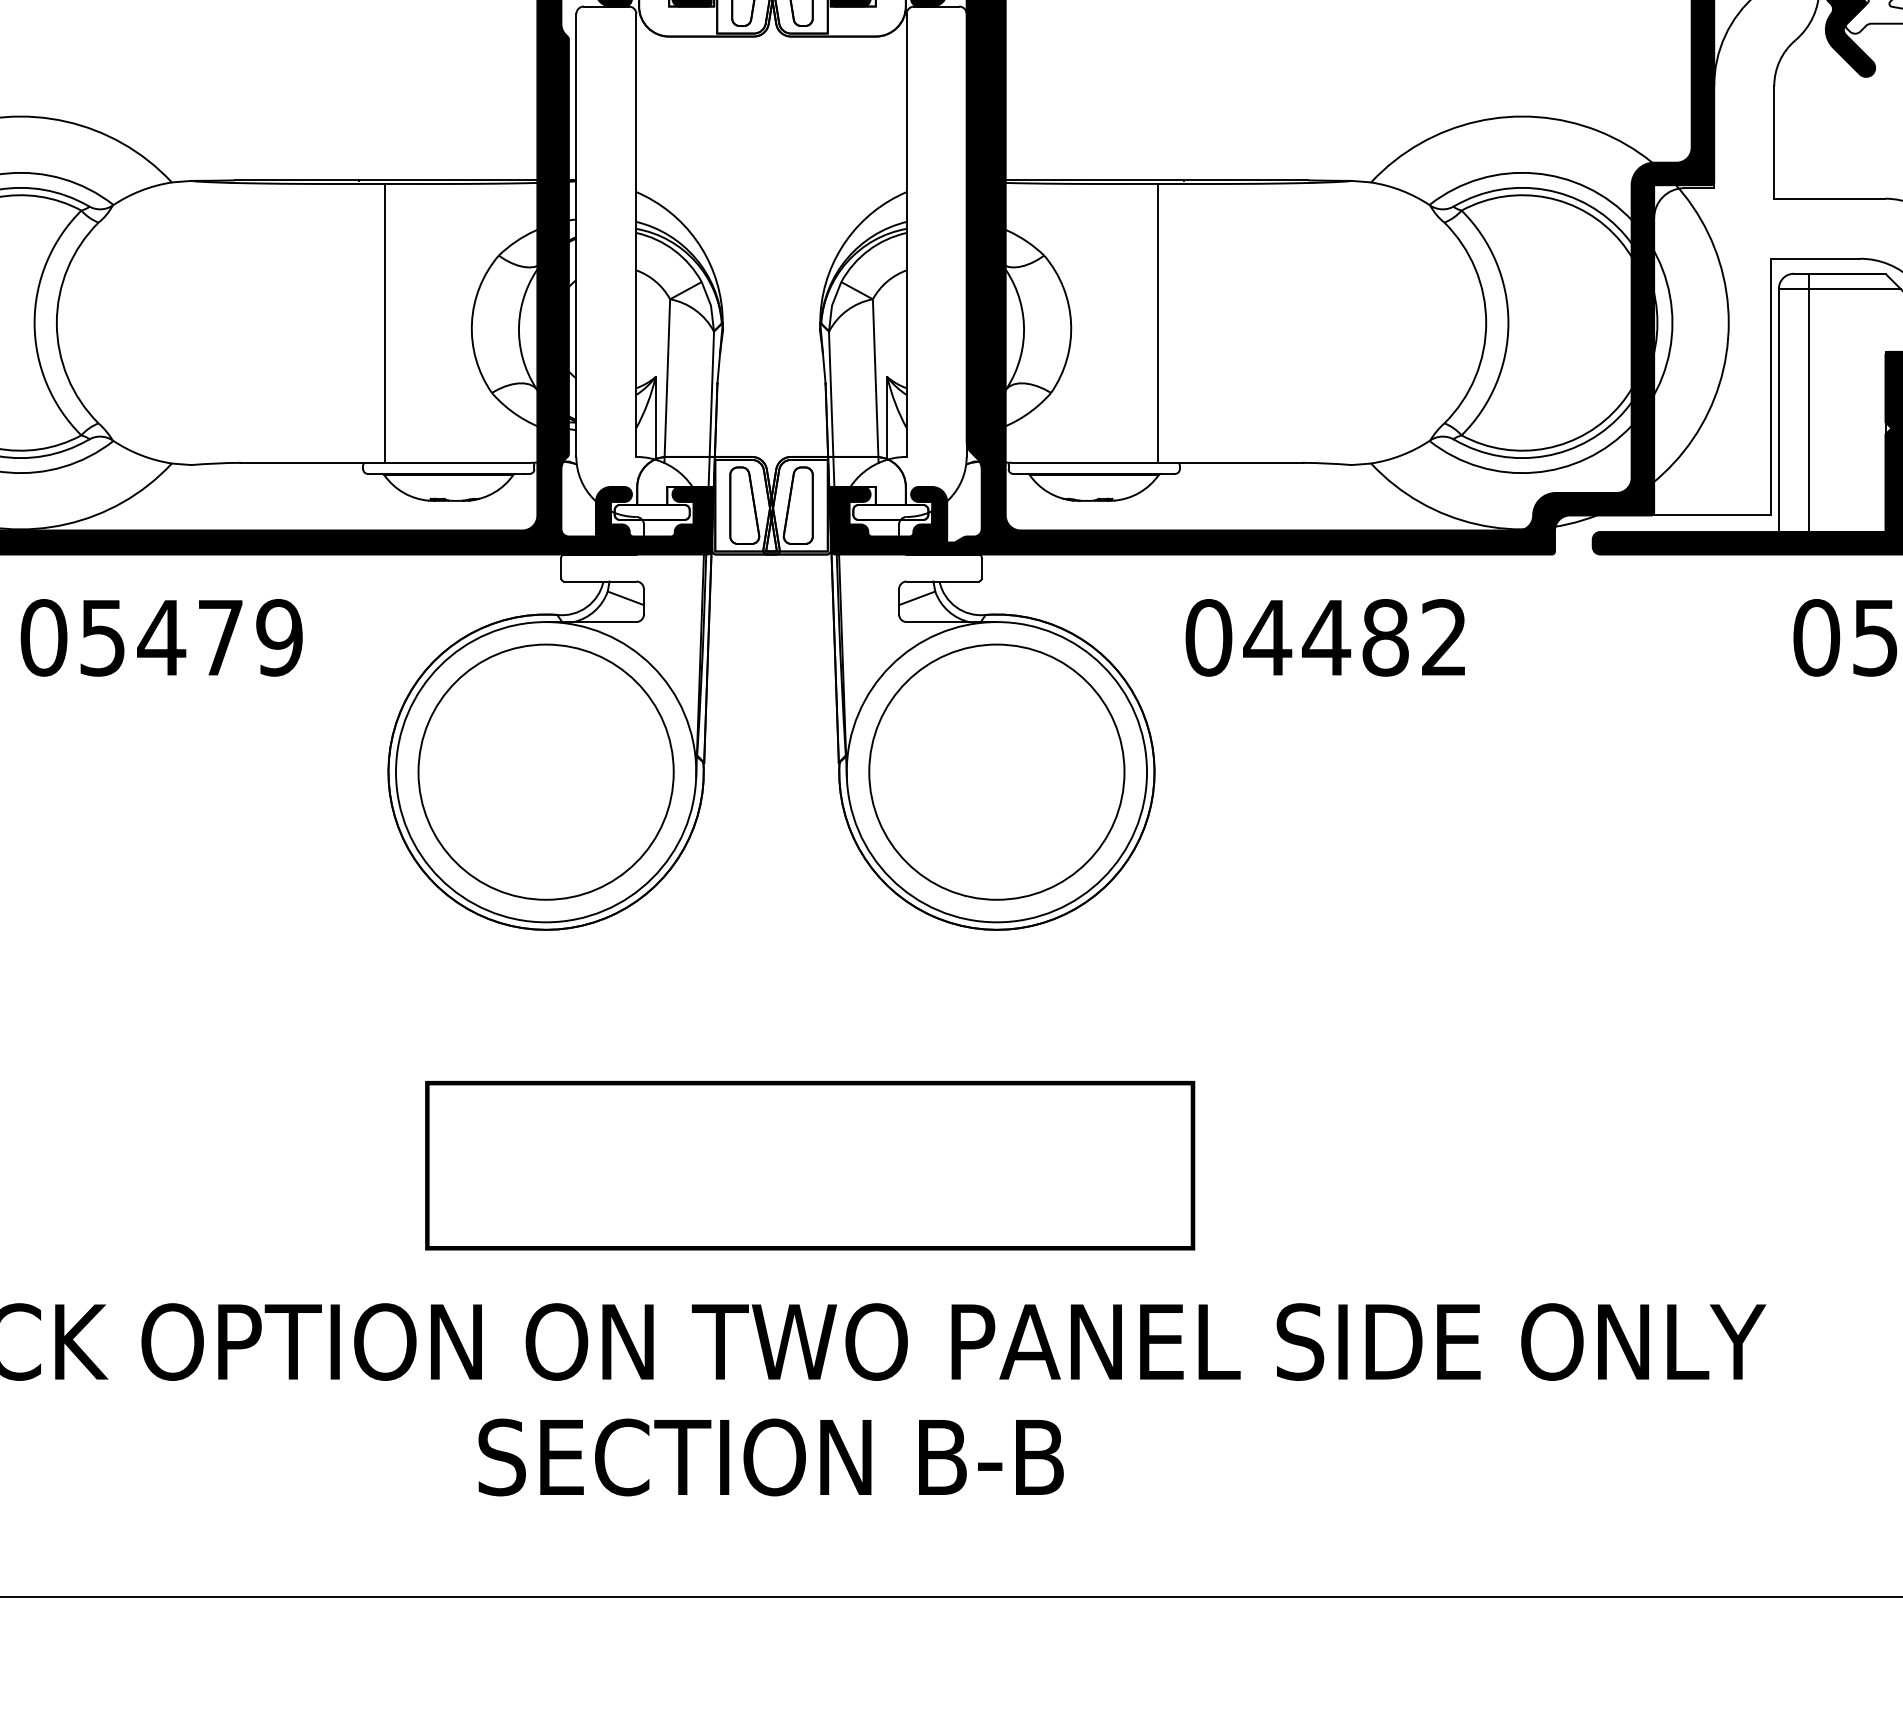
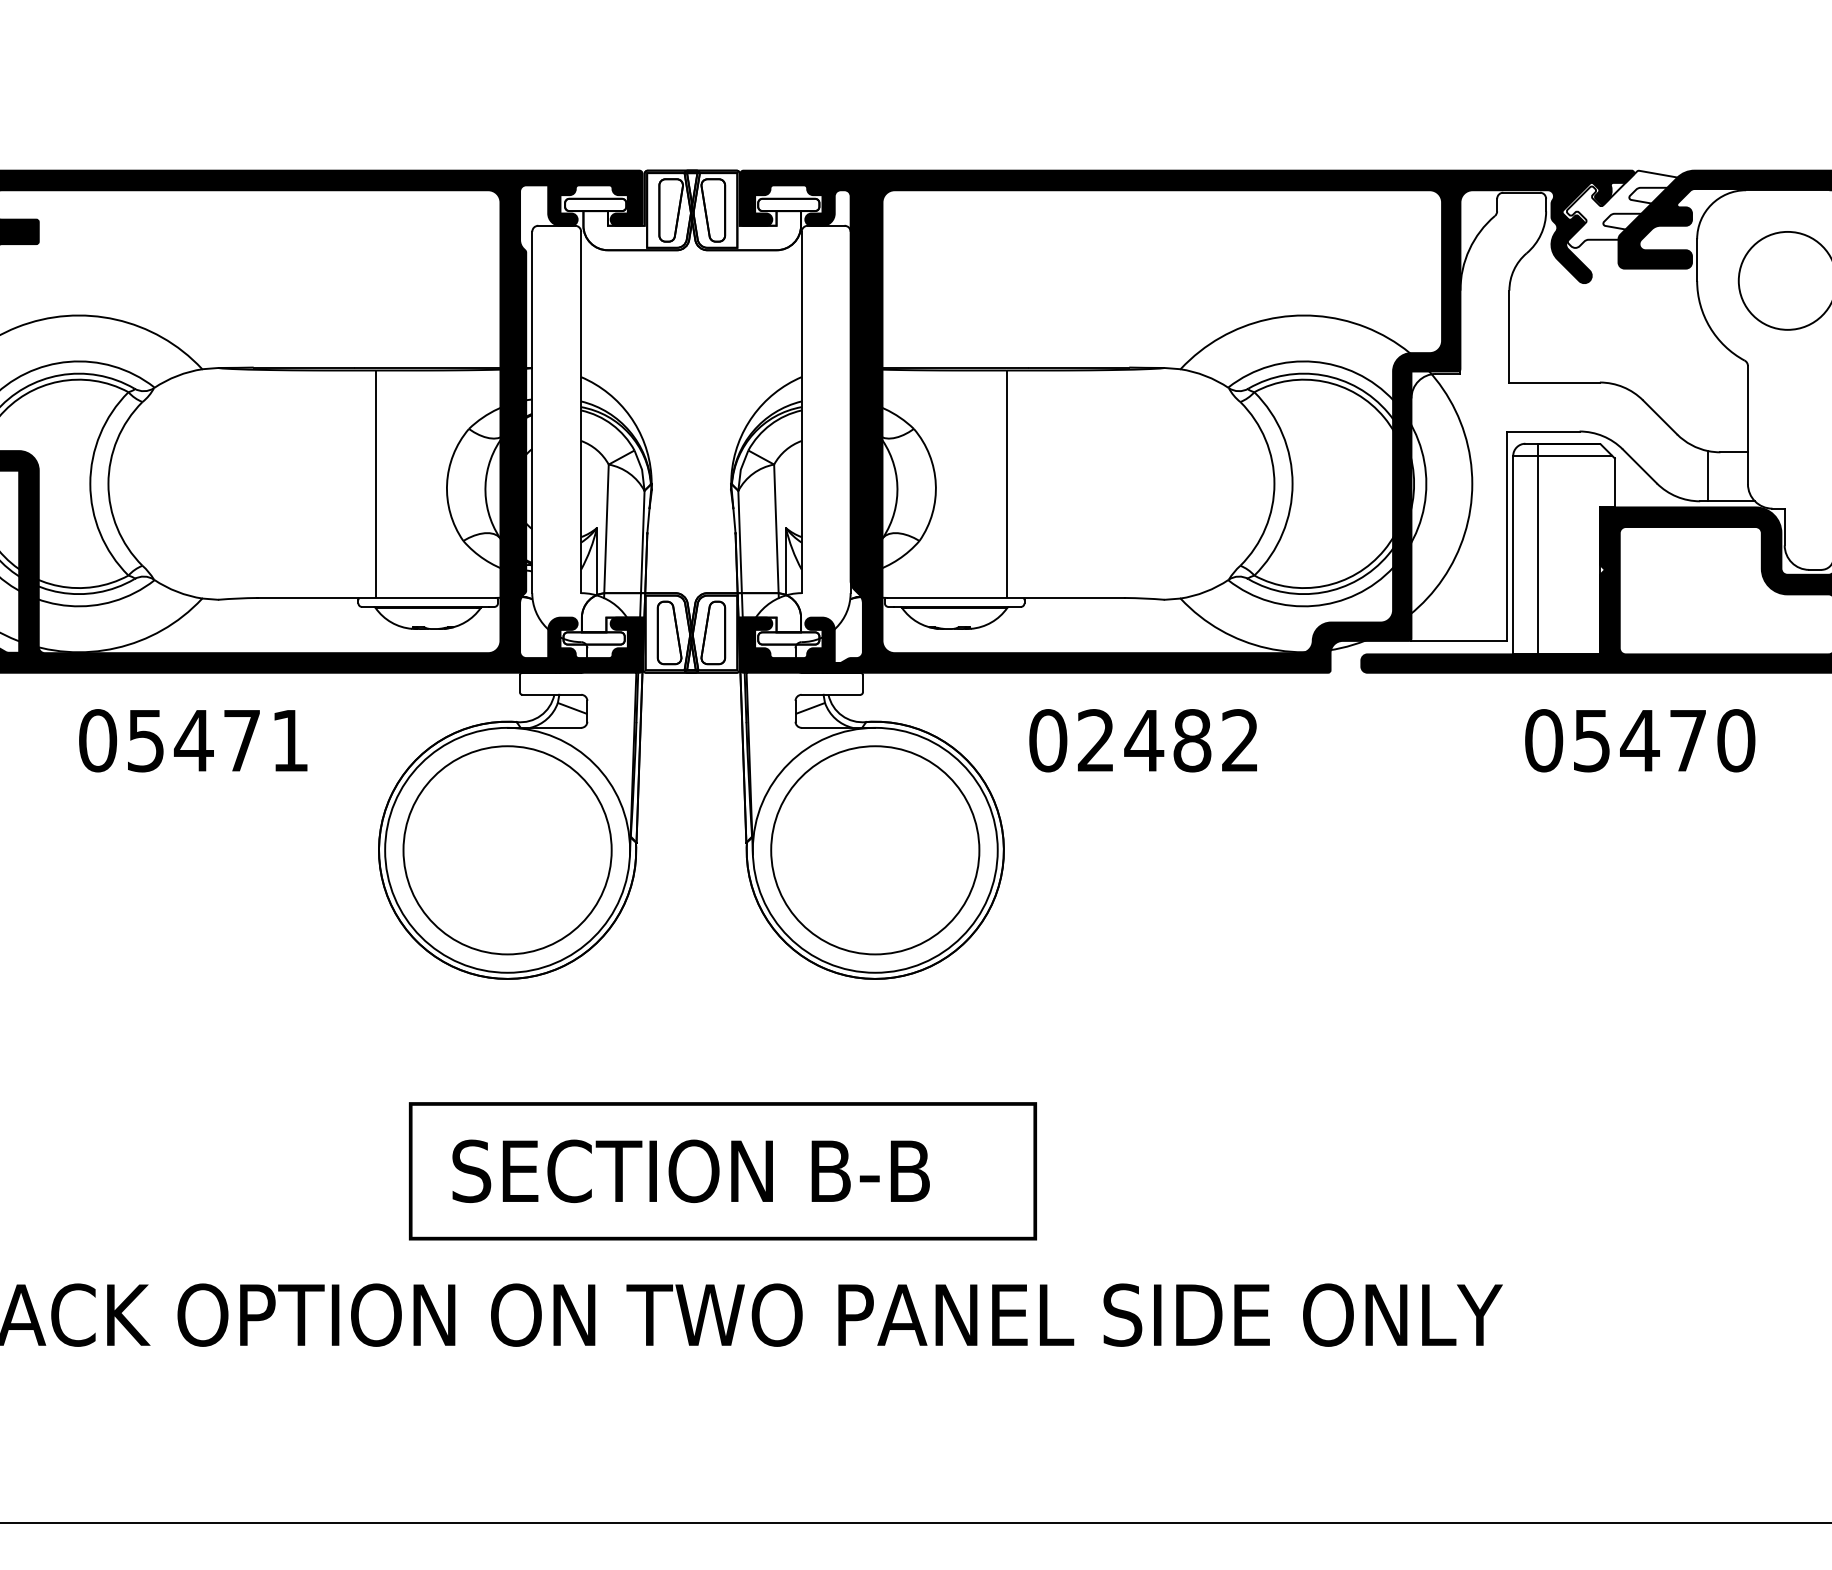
text: (278, 637) -> (289, 740), 05479 -> 05471
text: (1268, 637) -> (1096, 740), 04482 -> 02482
text: (770, 1456) -> (690, 1170), moved

